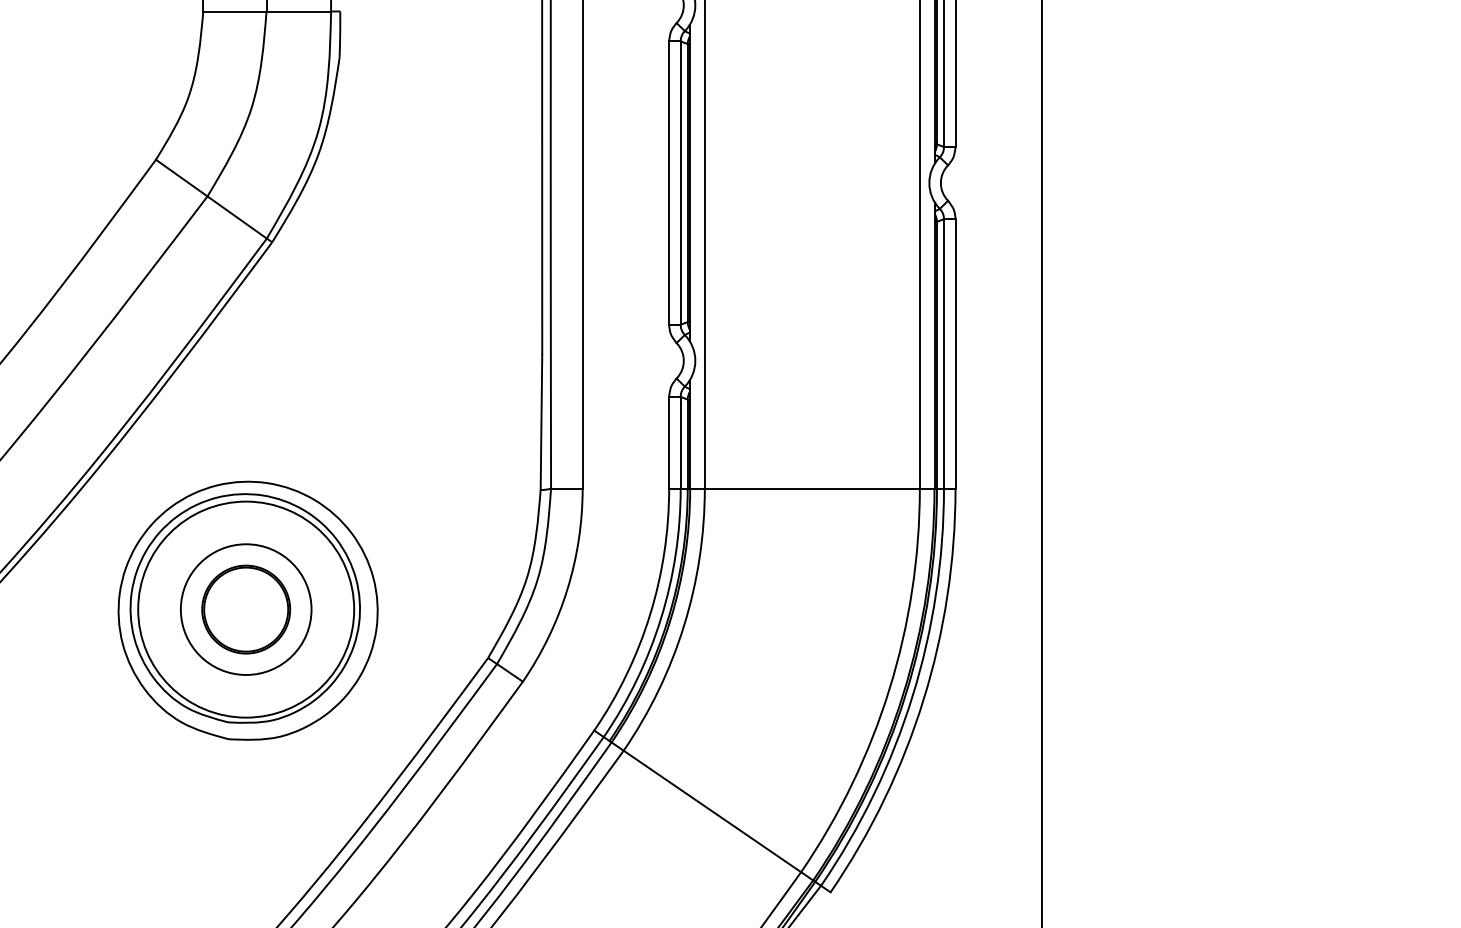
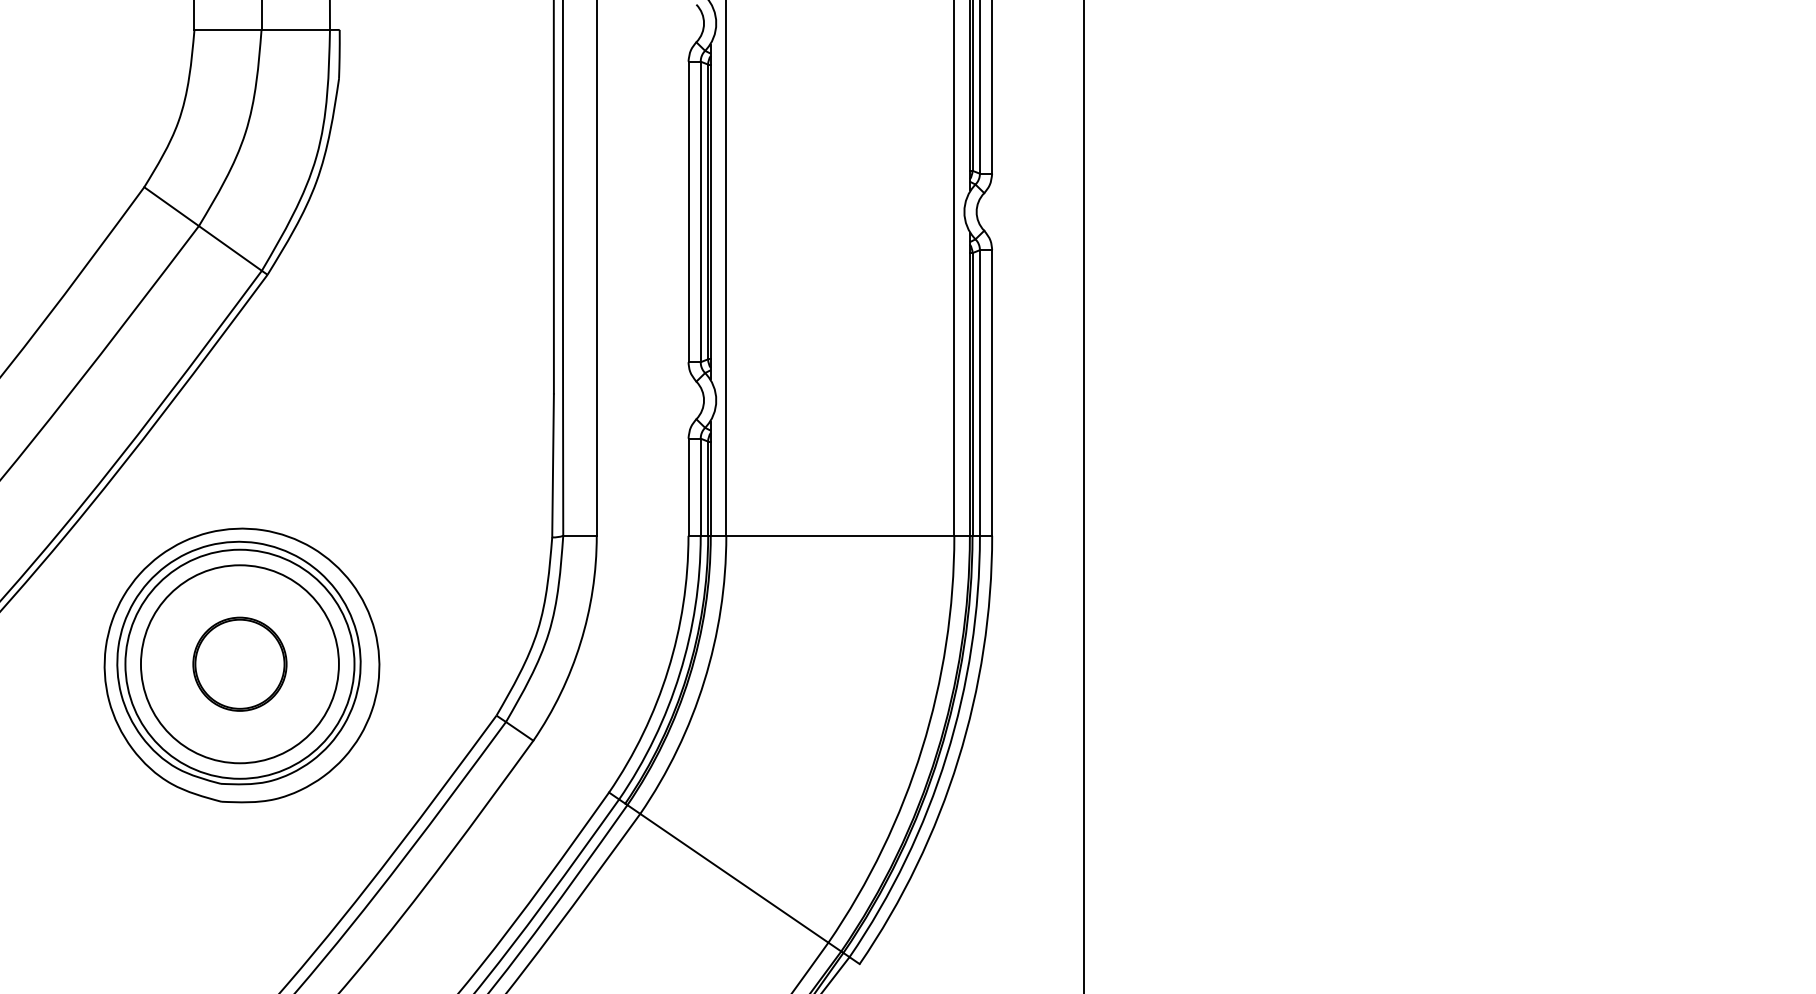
circle: (245, 609) -> (239, 664), size x1.43

